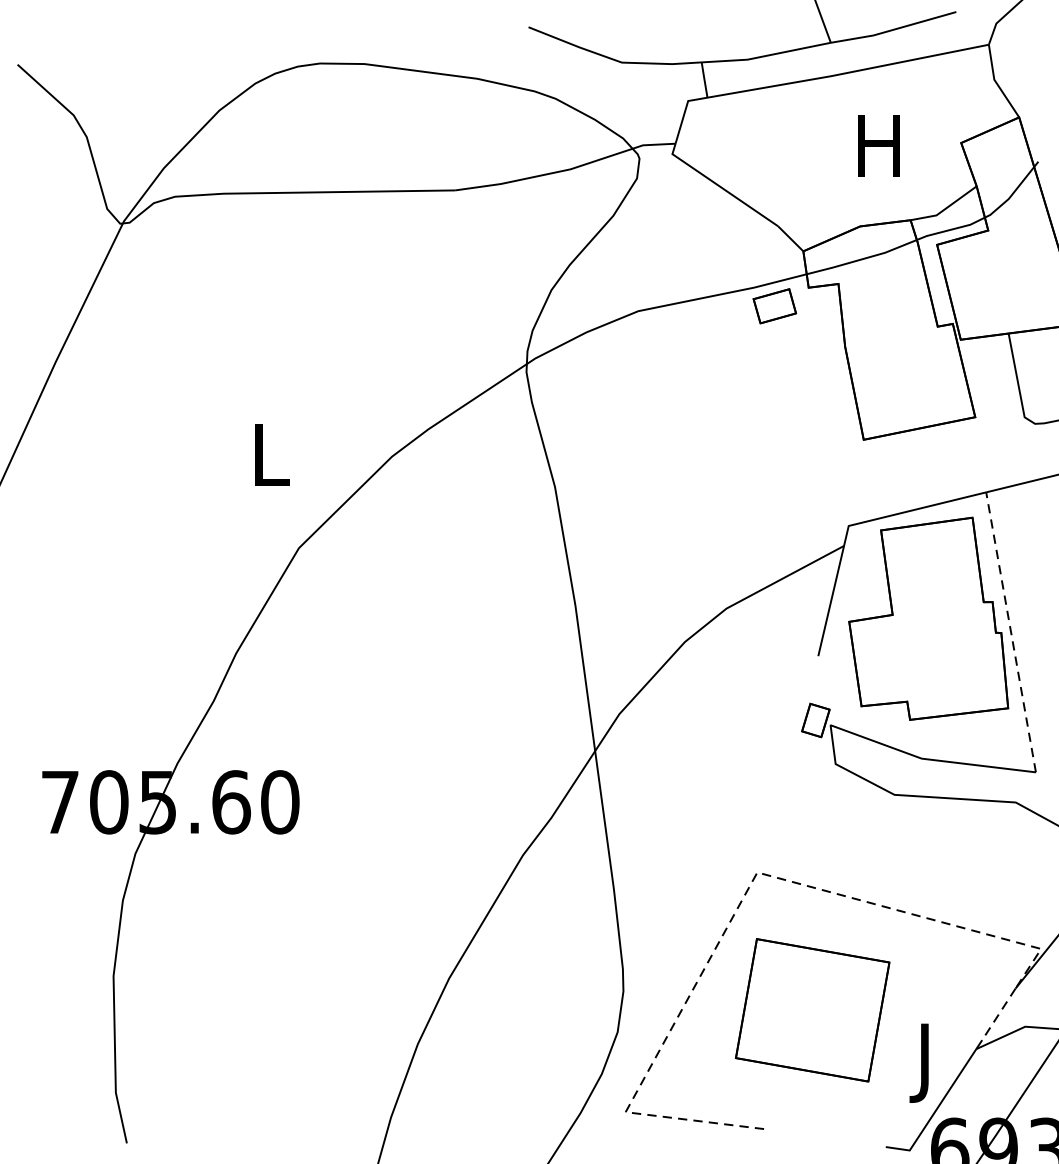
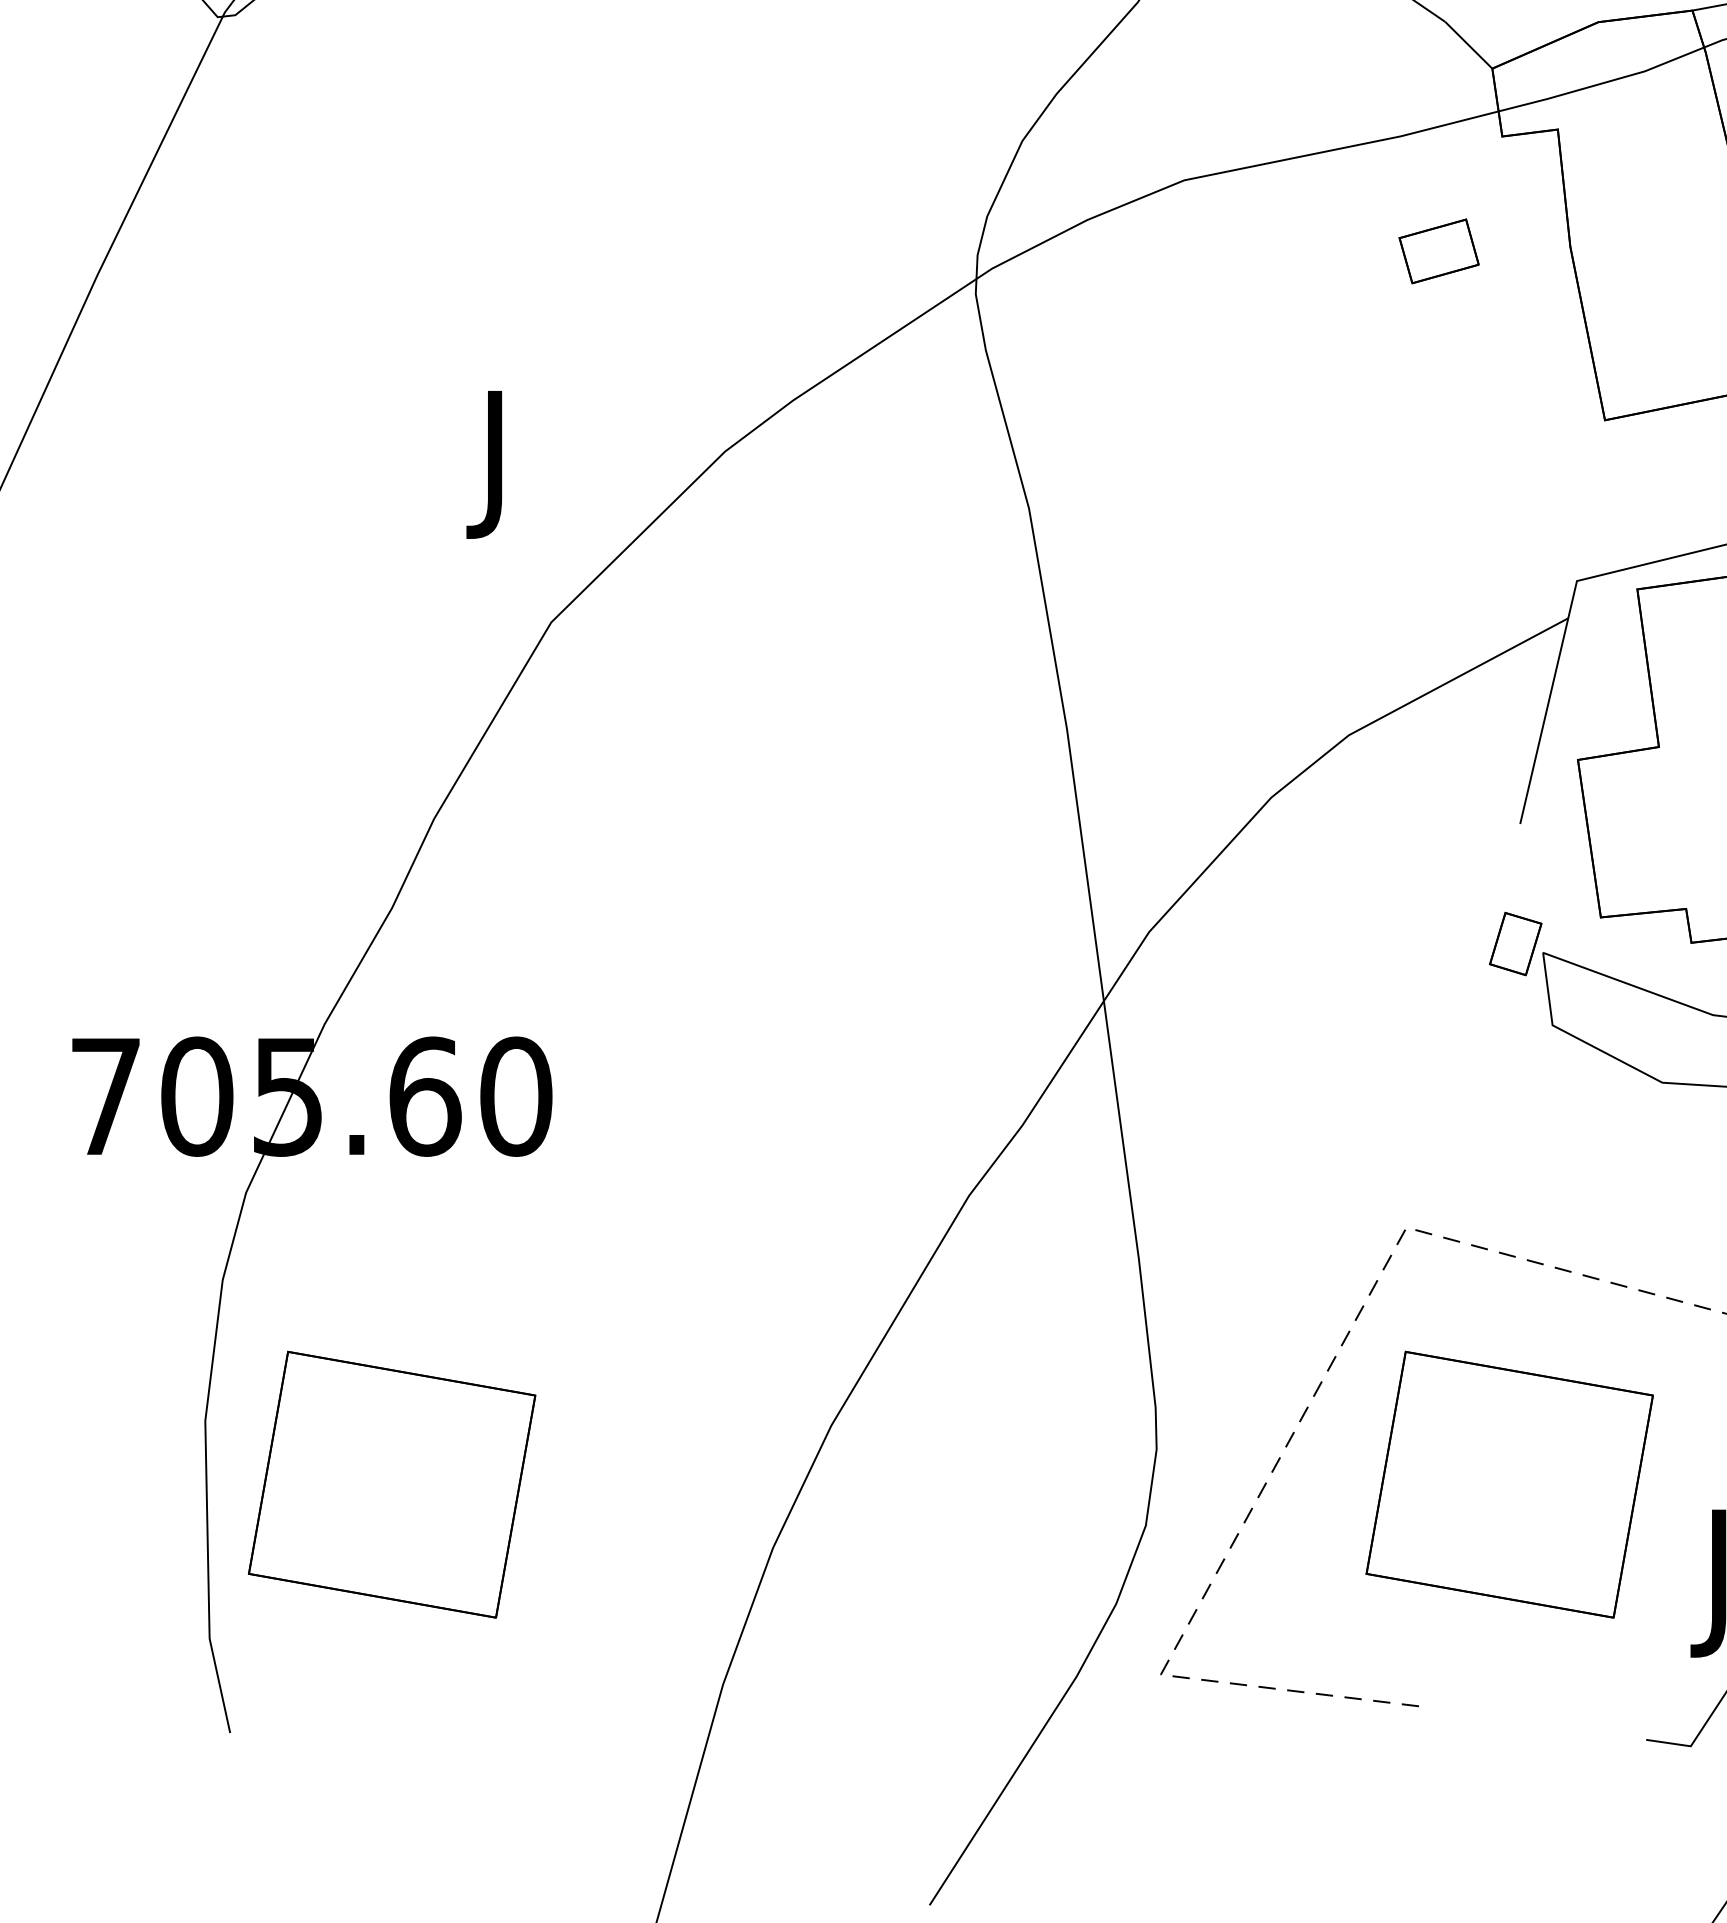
part: (774, 306) -> (1438, 251), moved
text: (271, 463) -> (499, 464), L -> J
part: (213, 1010) -> (391, 1485), added

